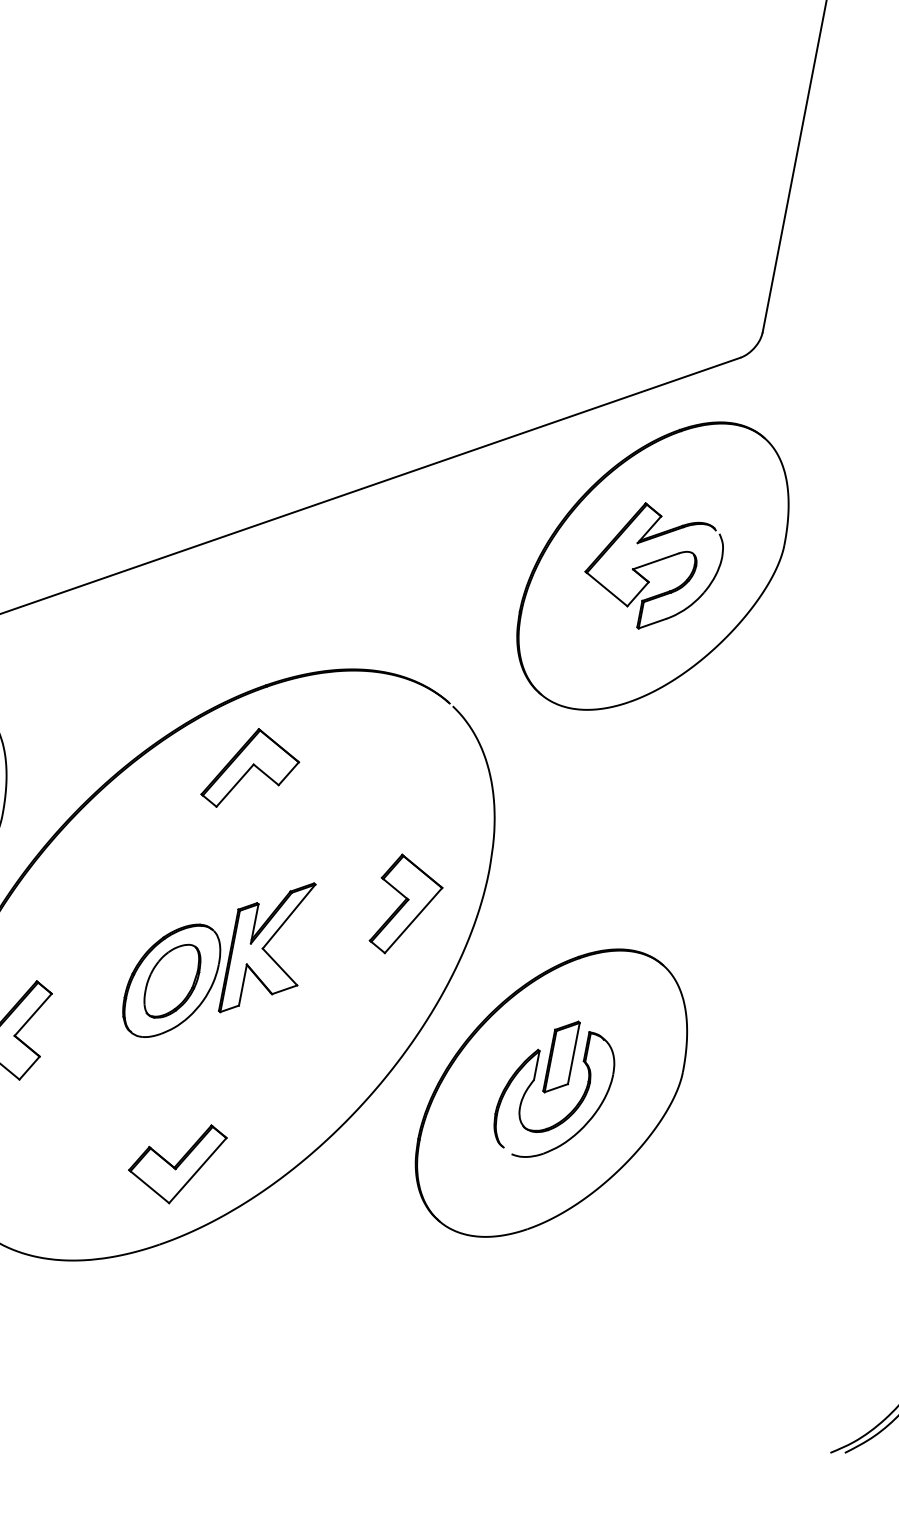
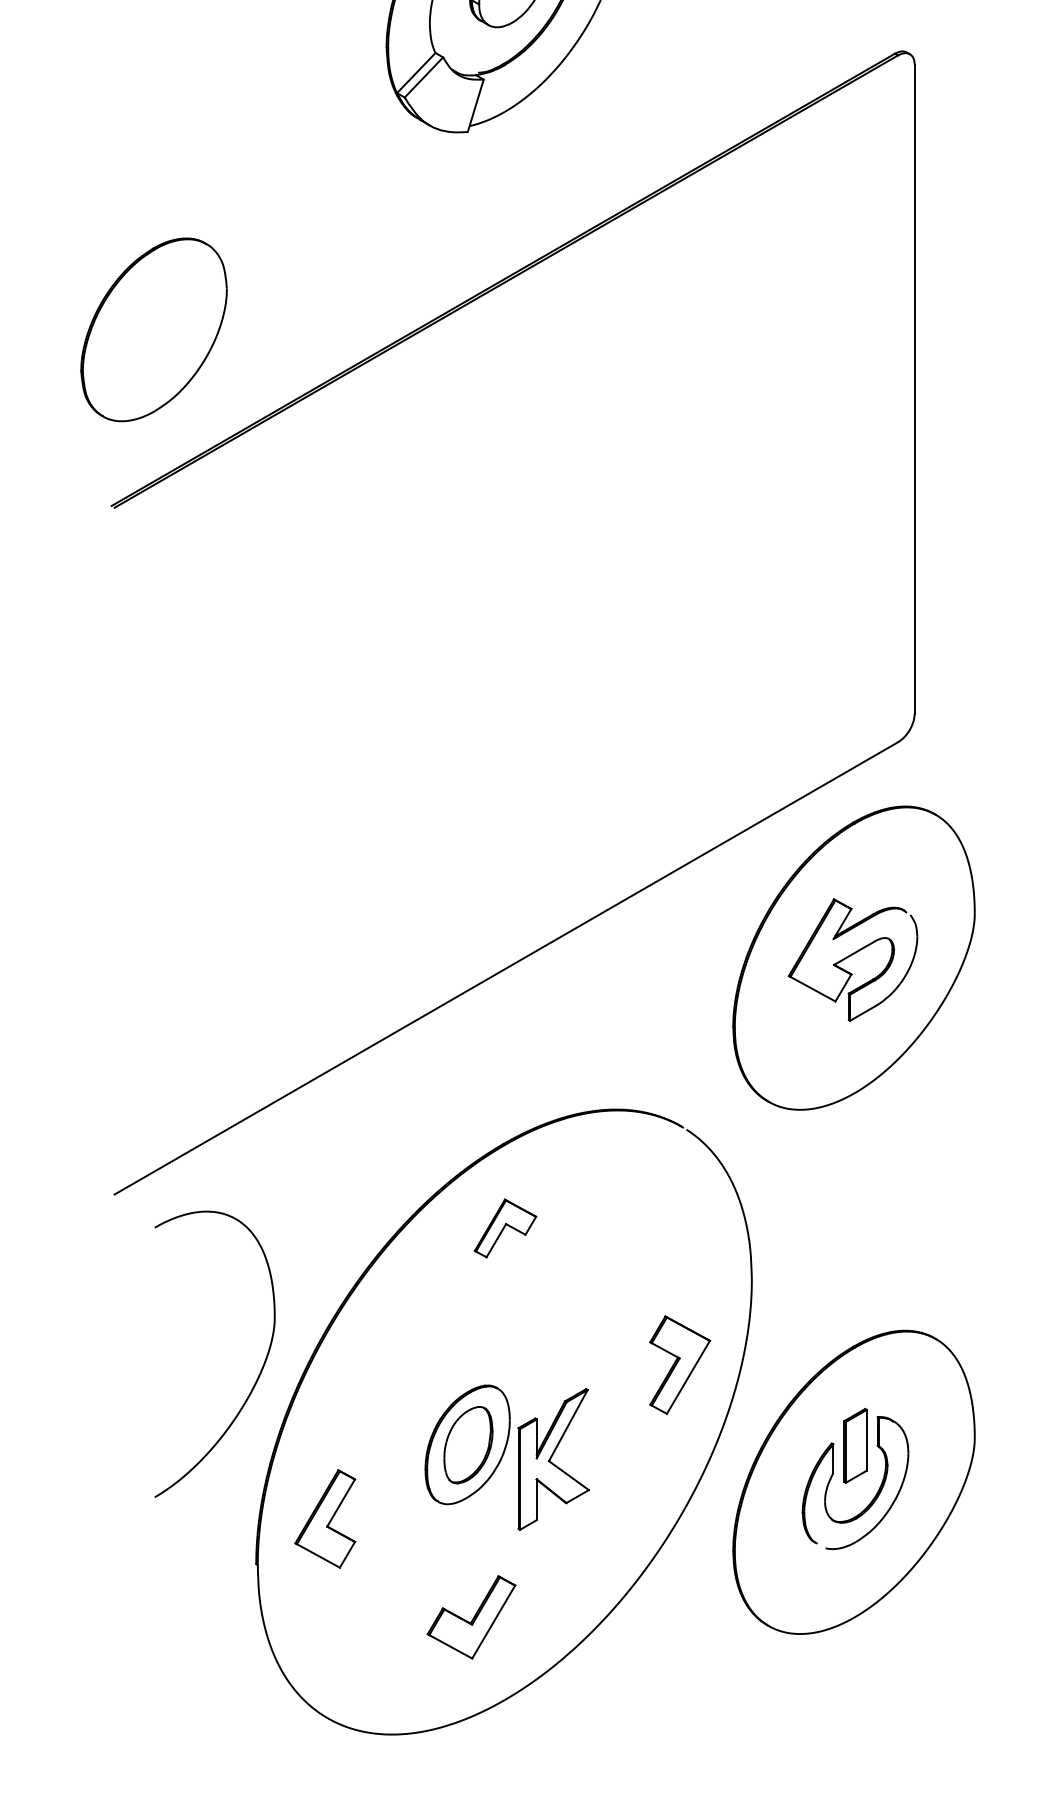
part: (251, 770) -> (505, 1228), size x0.7
part: (408, 906) -> (680, 1364), moved
part: (267, 947) -> (553, 1459), moved
part: (176, 1161) -> (471, 1617), moved

